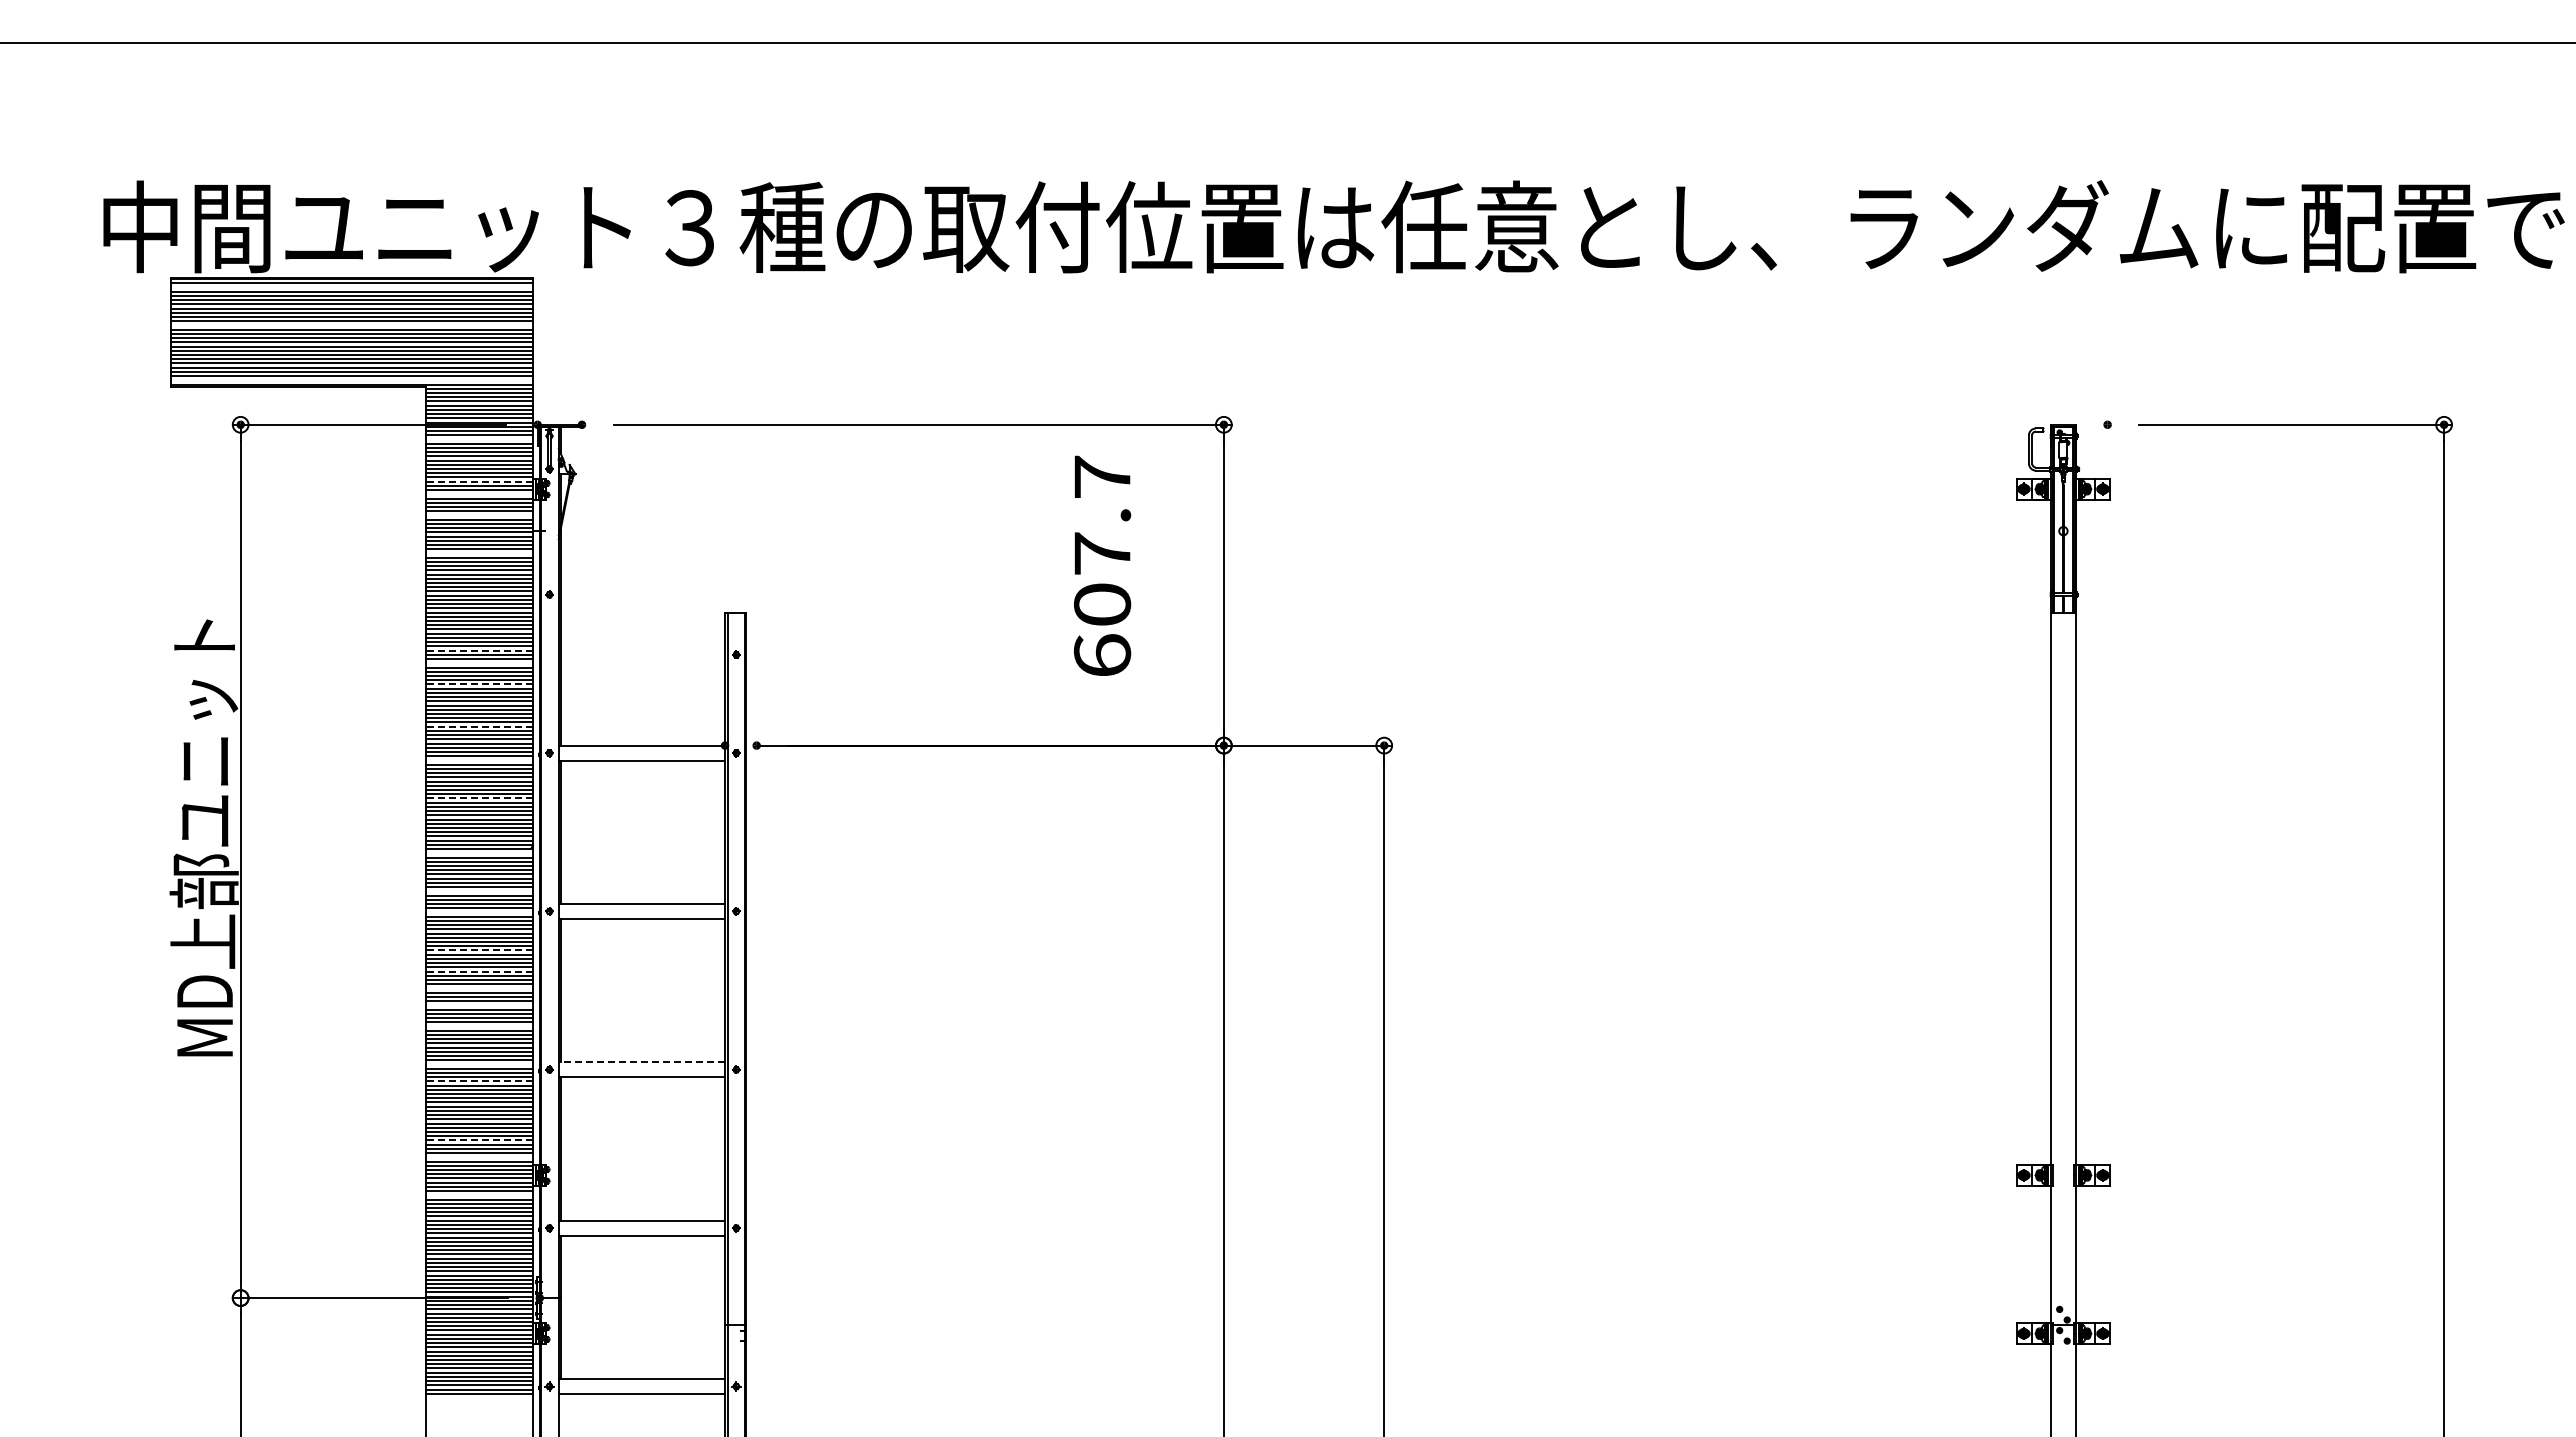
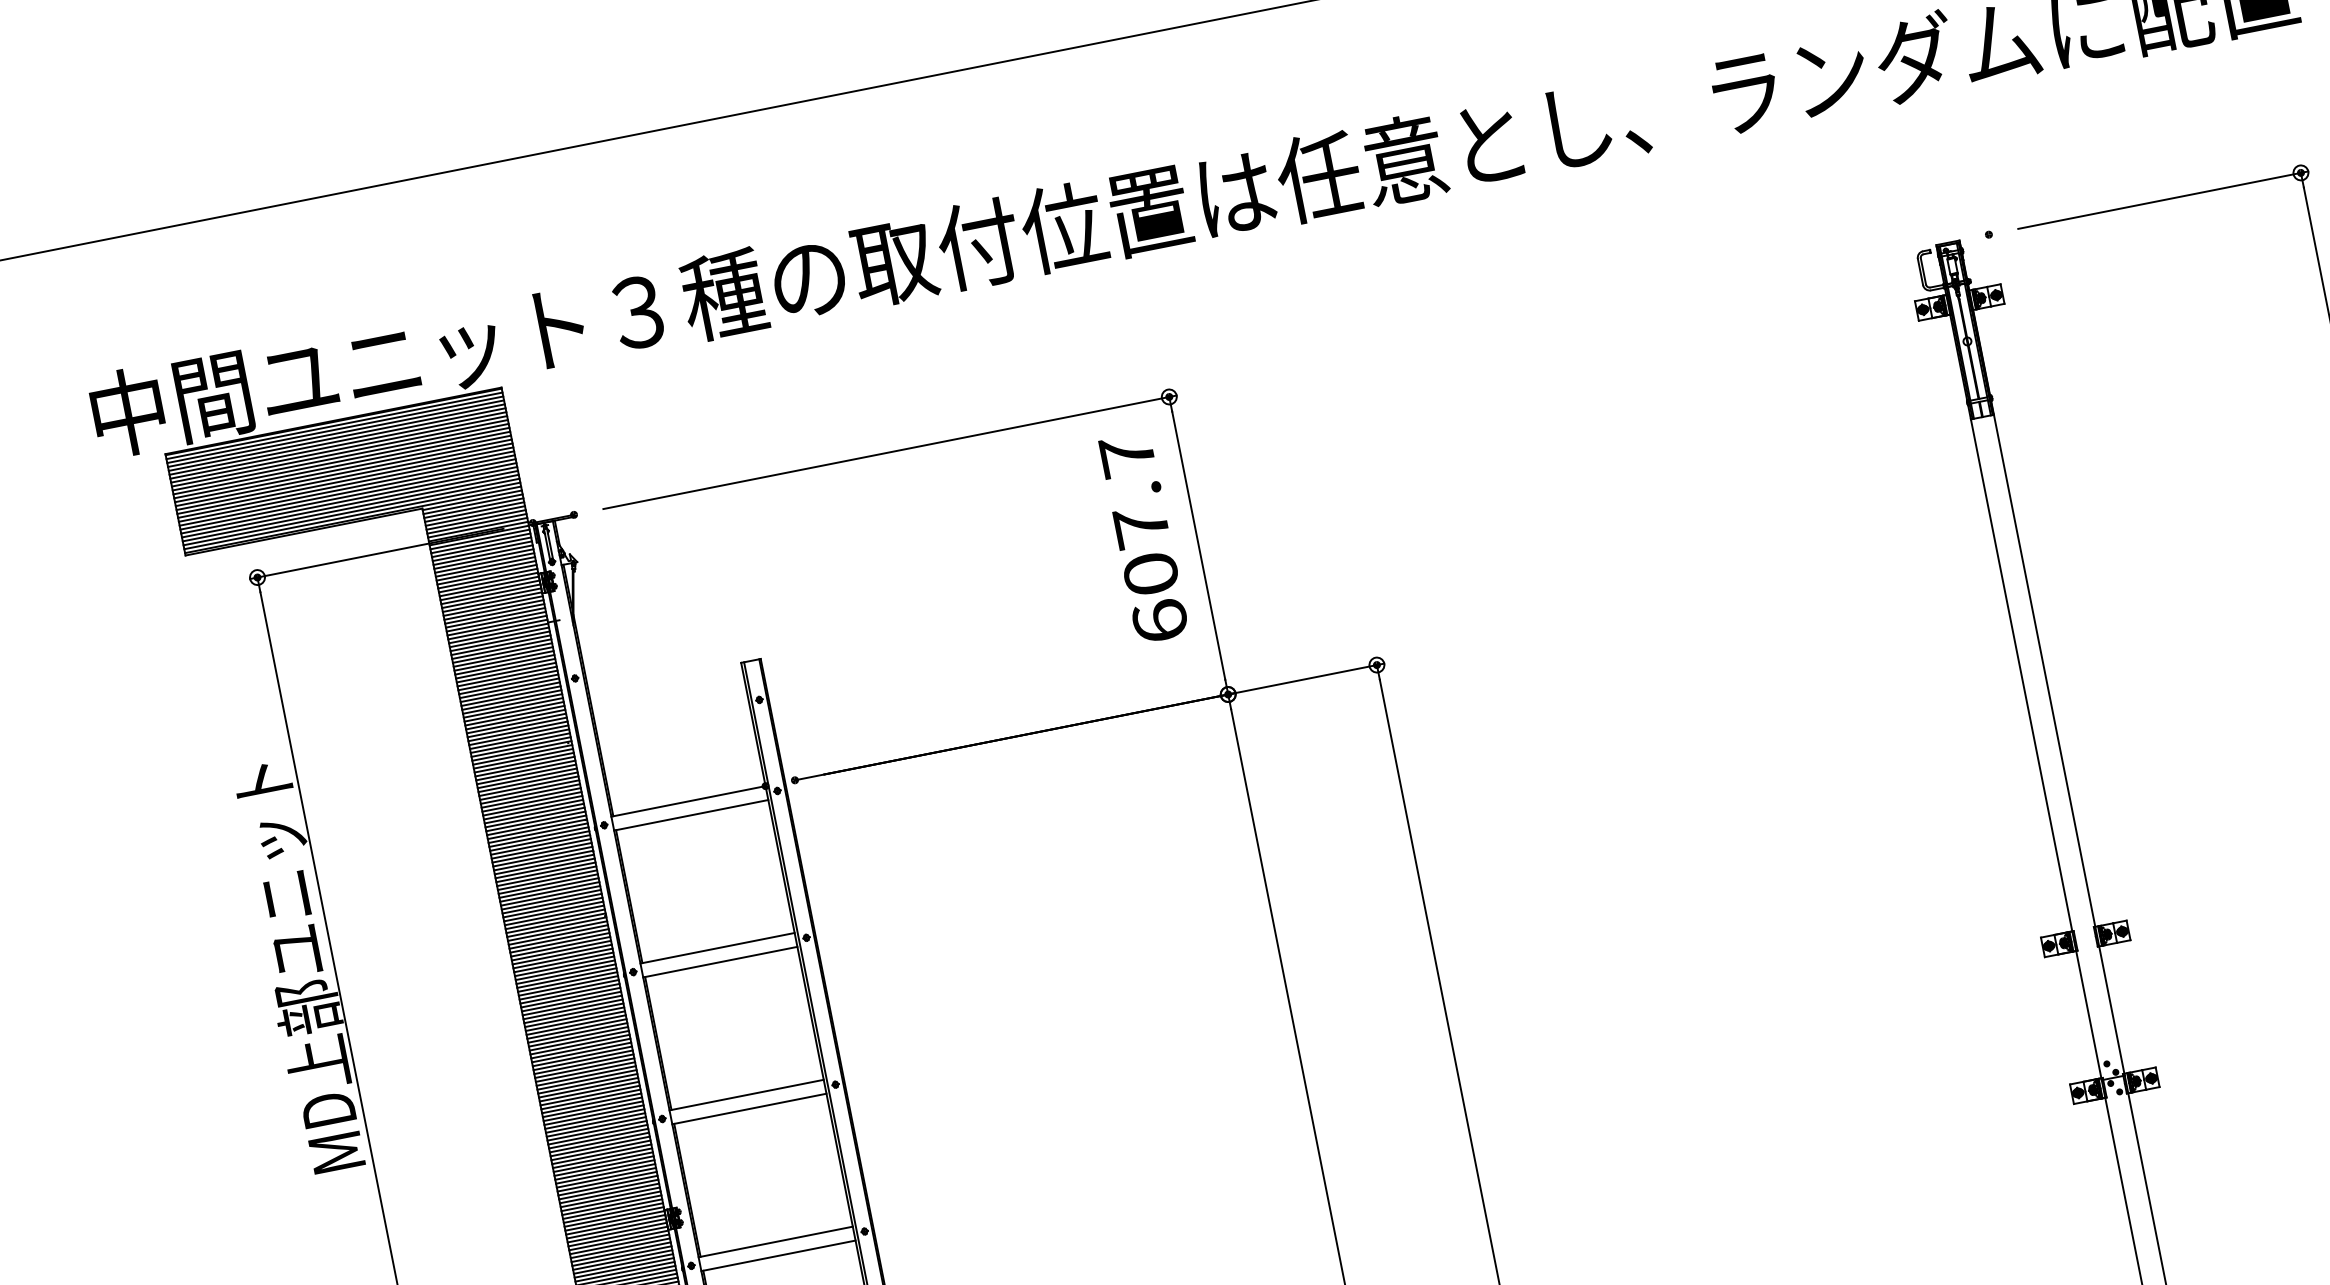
line: (351, 287) -> (335, 429), added
line: (351, 325) -> (342, 465), added
line: (351, 380) -> (352, 516), added
line: (478, 439) -> (480, 547), added
line: (478, 481) -> (488, 586), dashed -> solid
line: (478, 494) -> (490, 598), added
line: (478, 515) -> (494, 617), added
line: (478, 553) -> (501, 653), added
text: (1102, 565) -> (1143, 537), moved
line: (478, 650) -> (519, 743), dashed -> solid
line: (478, 663) -> (521, 755), added
line: (478, 684) -> (525, 774), dashed -> solid
line: (478, 726) -> (533, 813), dashed -> solid
line: (478, 760) -> (539, 845), added
line: (478, 798) -> (546, 880), dashed -> solid
line: (478, 853) -> (556, 931), added
line: (478, 891) -> (563, 966), added
line: (478, 912) -> (567, 986), added
line: (478, 950) -> (574, 1021), dashed -> solid
line: (478, 971) -> (578, 1040), dashed -> solid
line: (478, 988) -> (581, 1056), added
line: (478, 1005) -> (584, 1072), added
line: (478, 1026) -> (588, 1091), added
line: (641, 1062) -> (746, 1095), dashed -> solid
line: (478, 1064) -> (595, 1127), added
line: (478, 1081) -> (598, 1142), dashed -> solid
line: (478, 1140) -> (609, 1197), dashed -> solid
line: (478, 1157) -> (612, 1213), added
line: (478, 1195) -> (619, 1248), added

